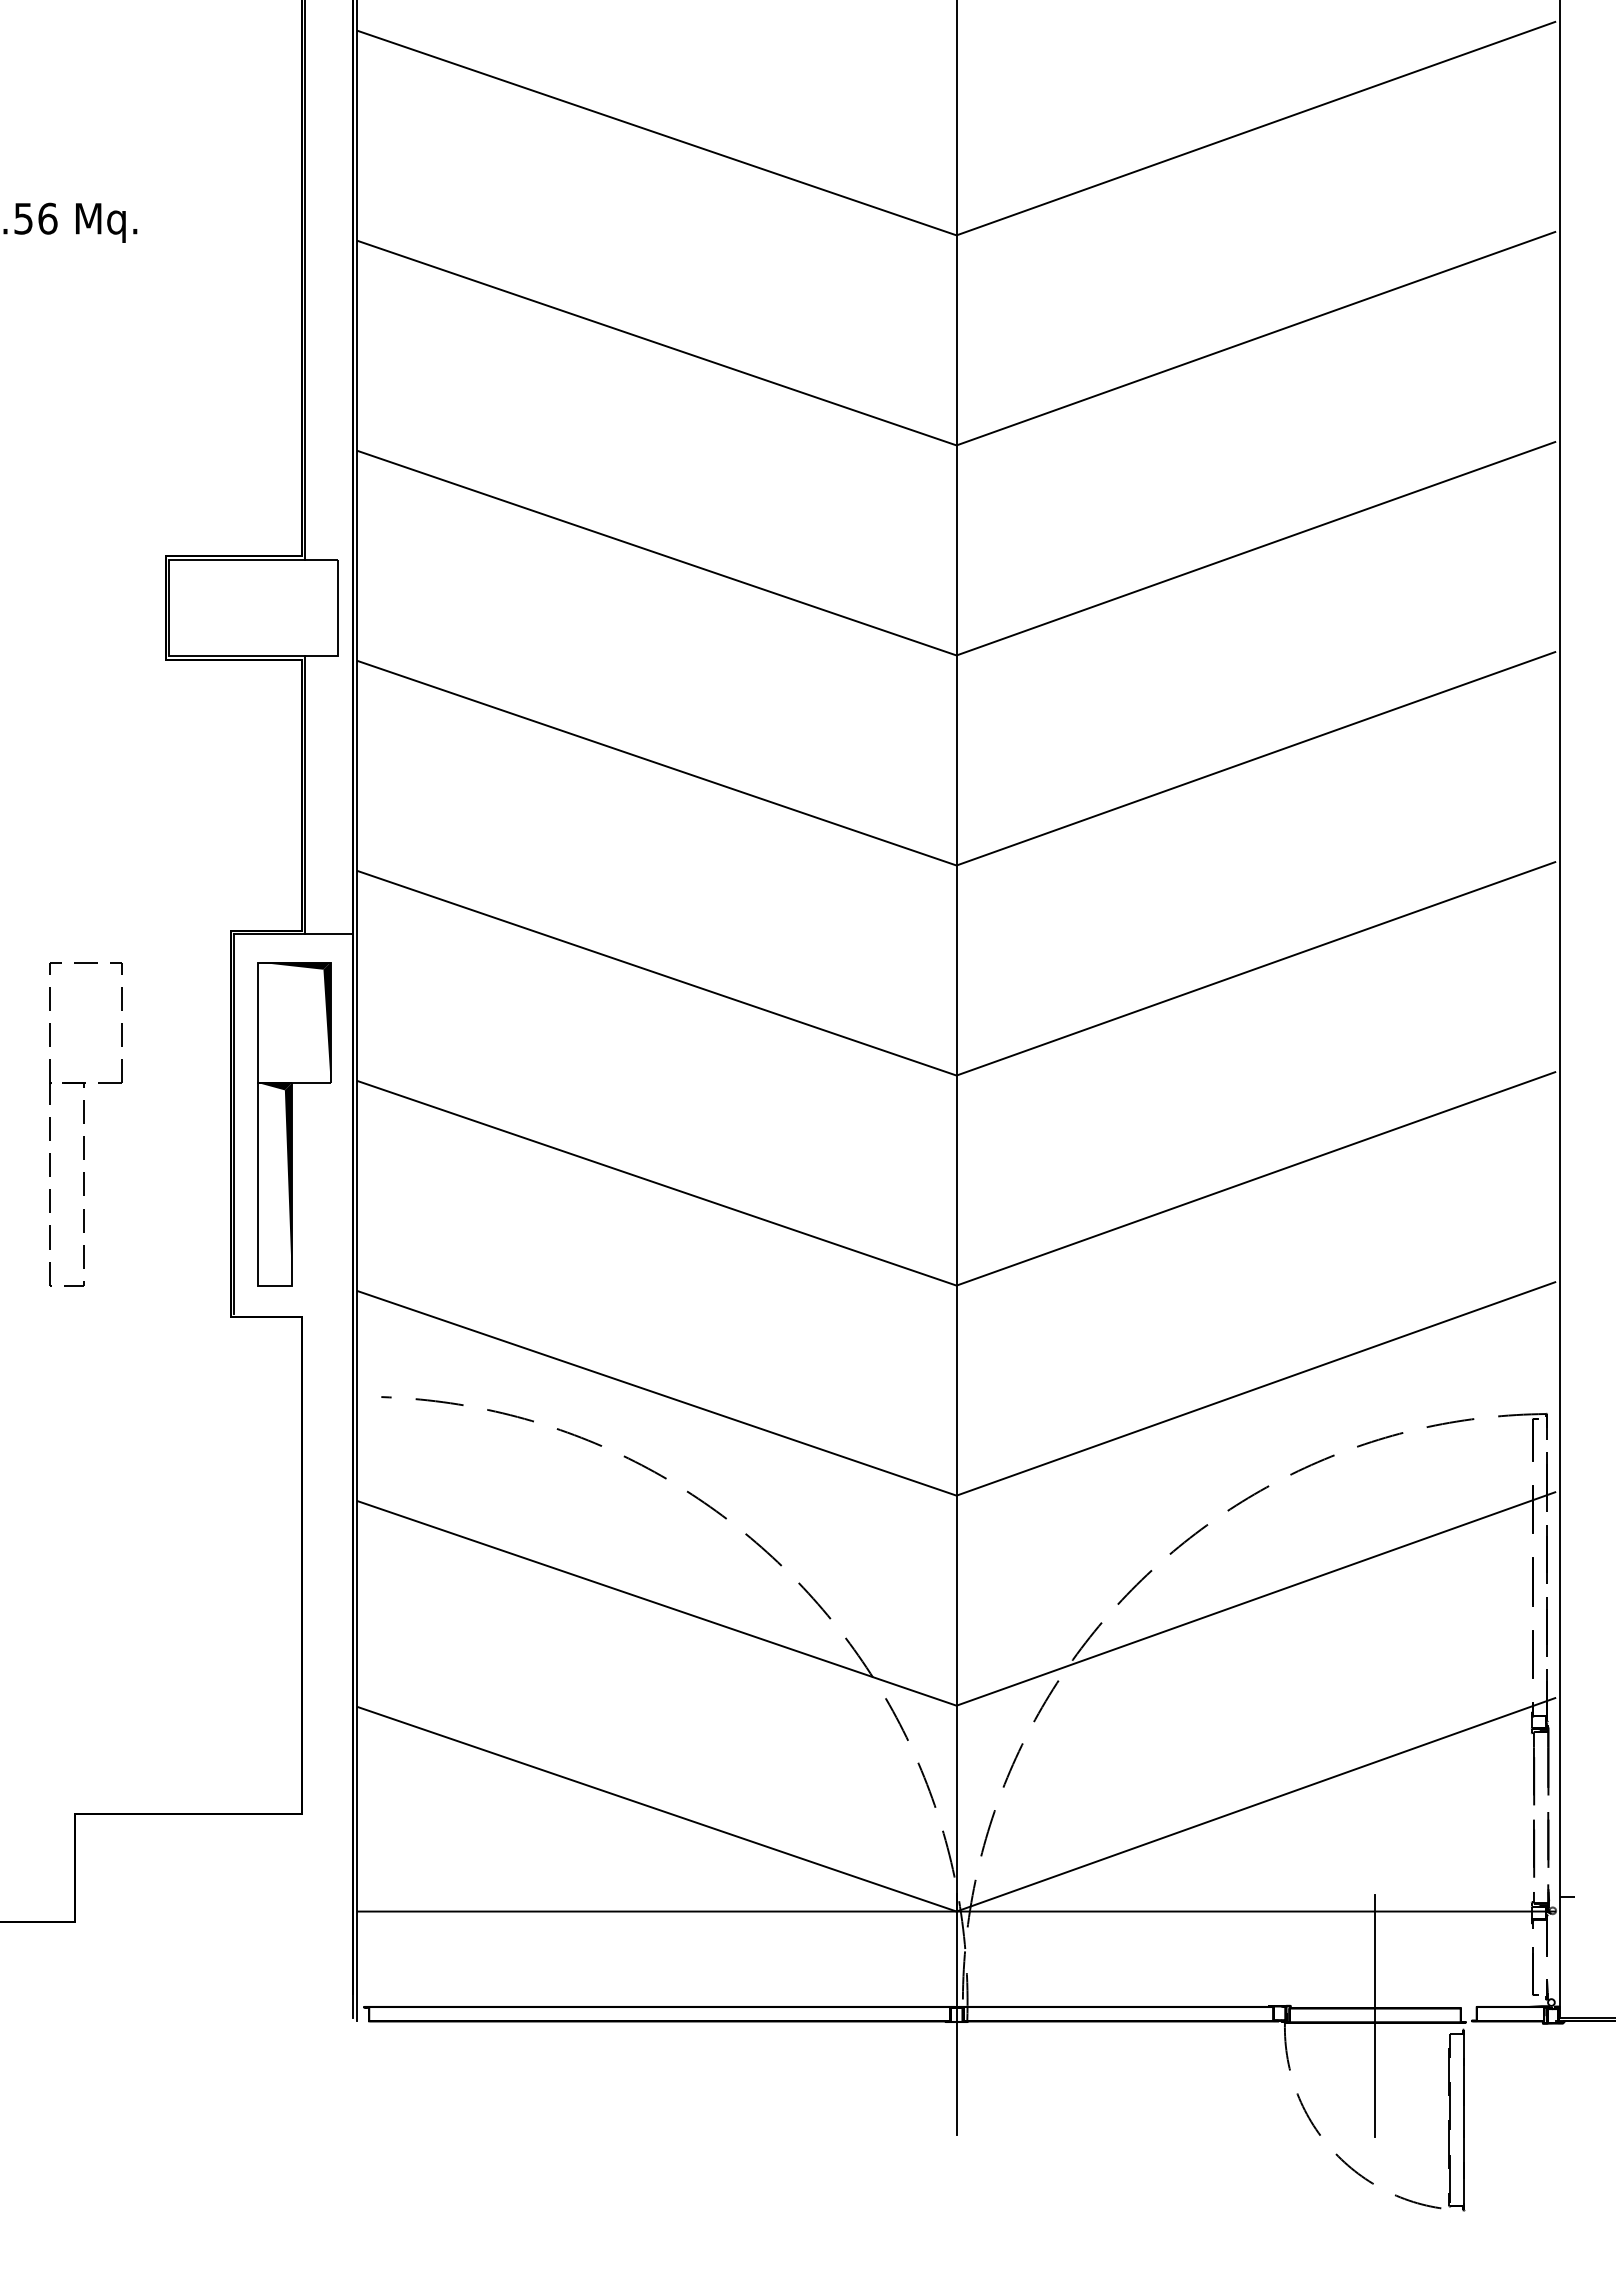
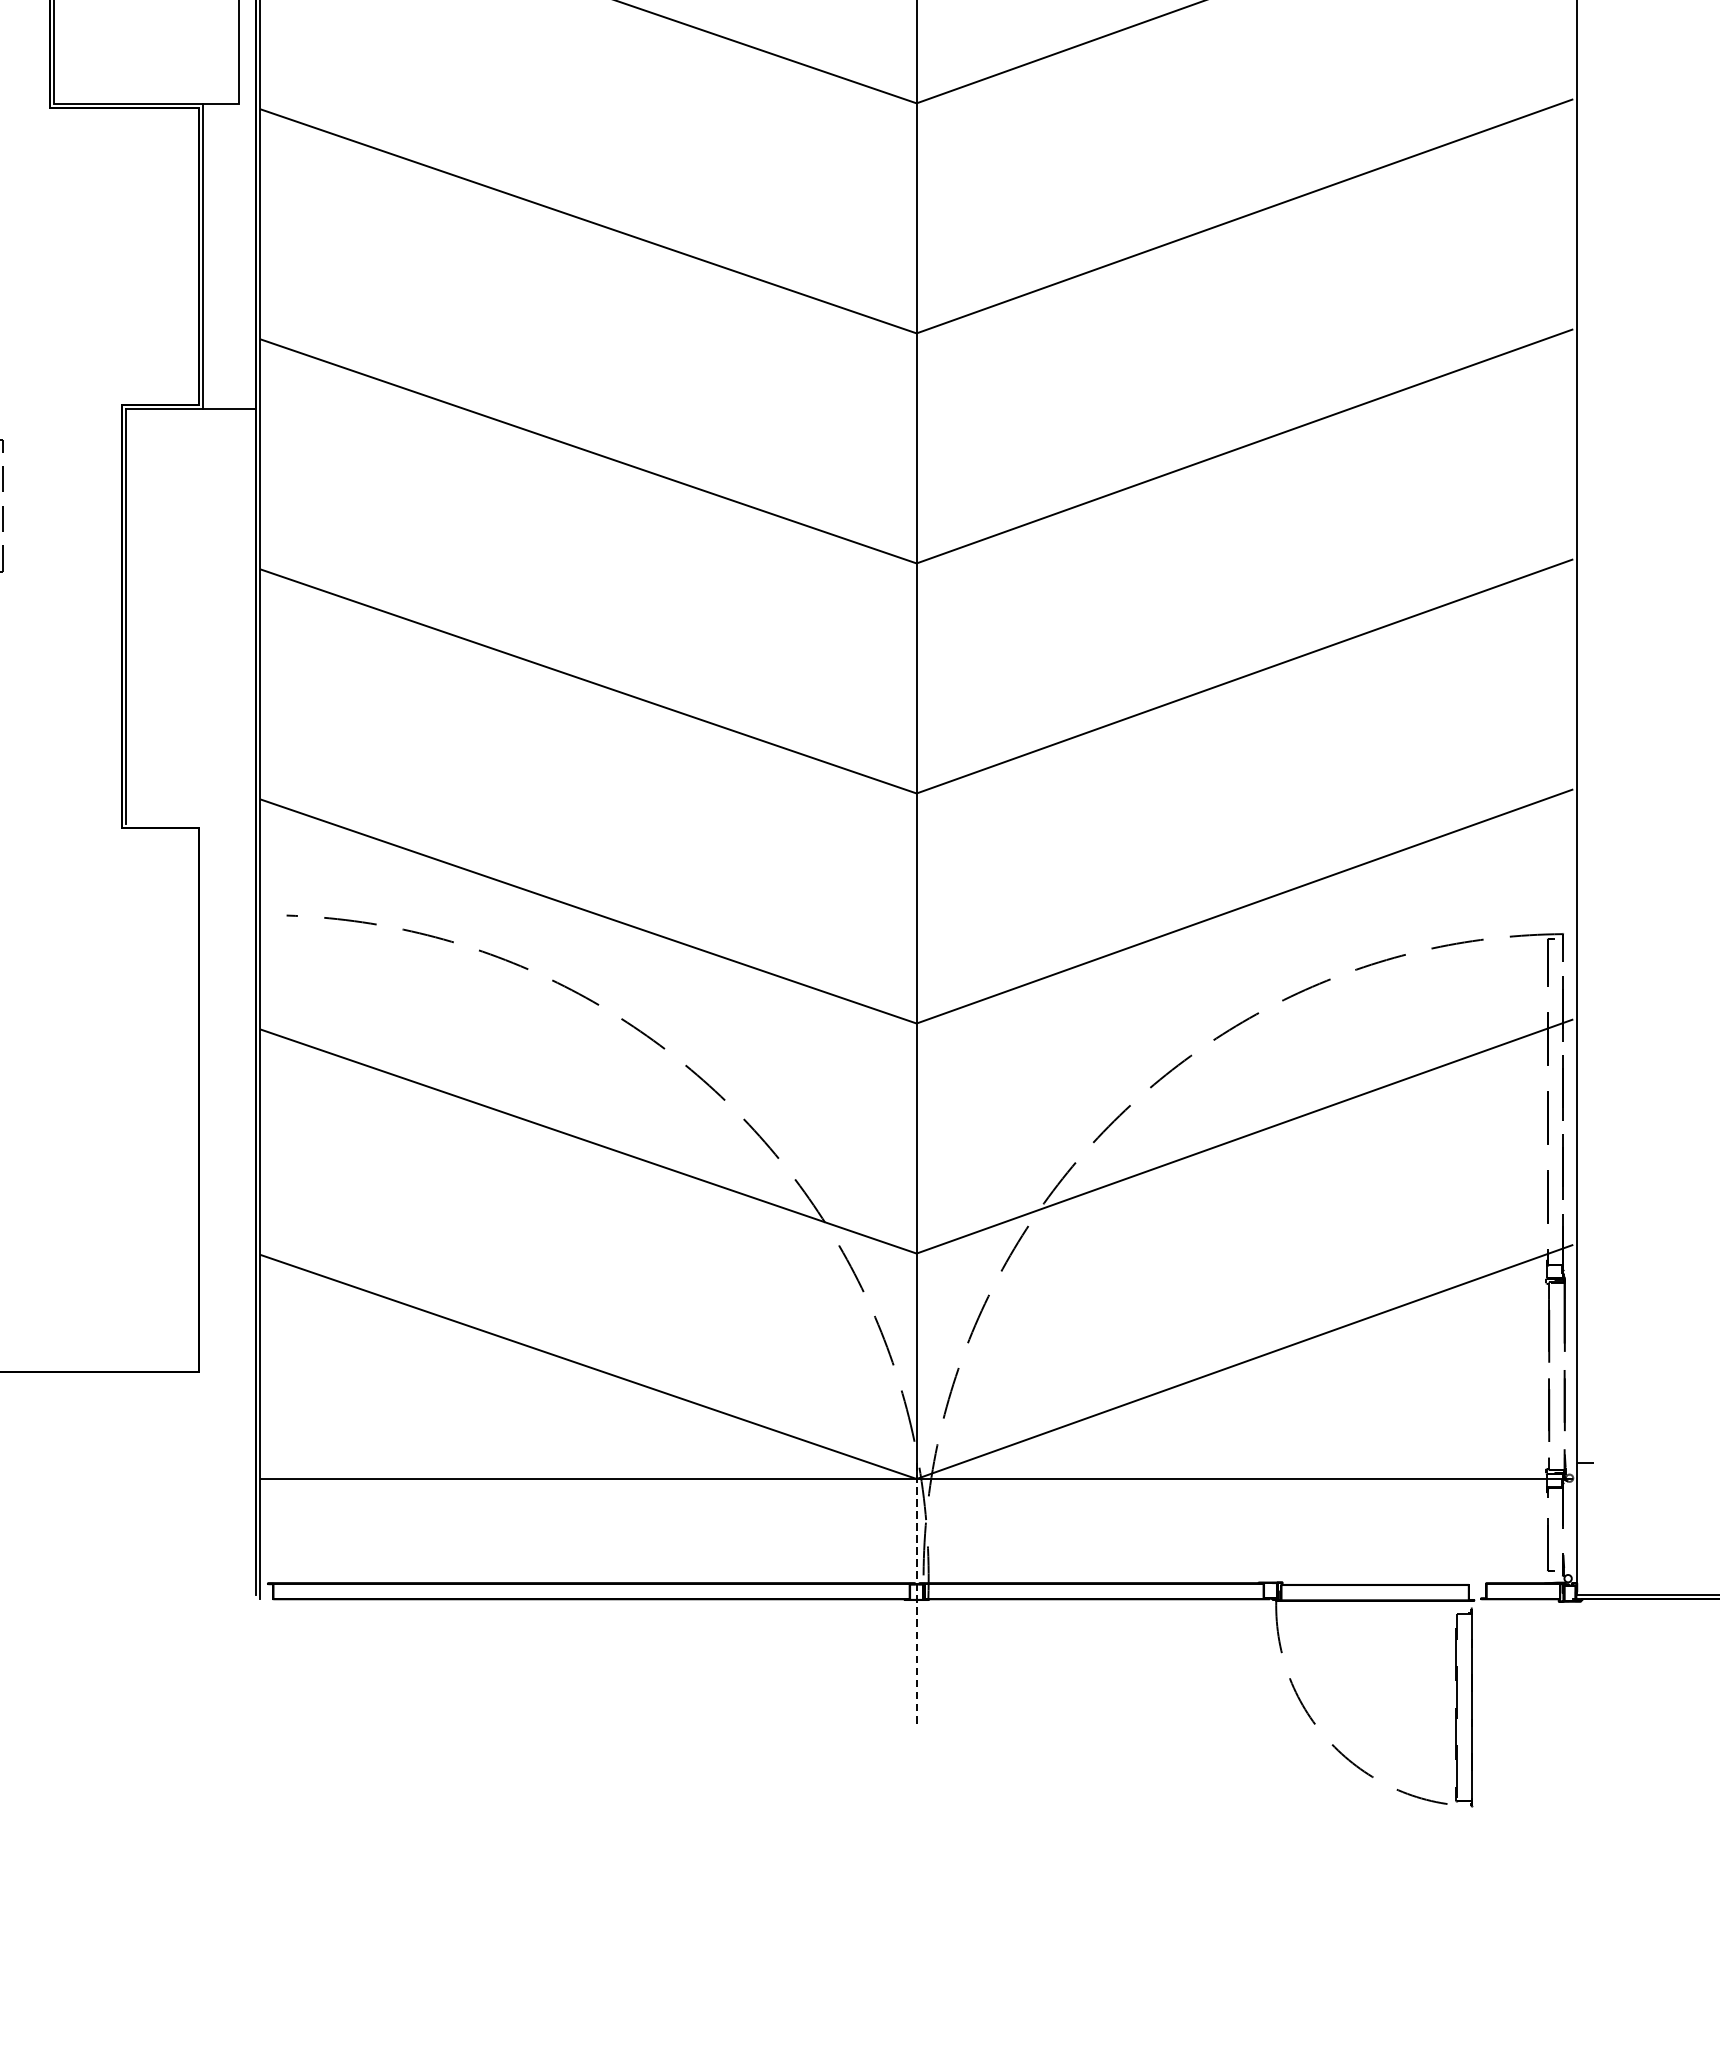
part: (294, 1124) -> (191, 617), removed
line: (956, 2014) -> (916, 1591), solid -> dashed
line: (1375, 2015) -> (1375, 1592), removed

